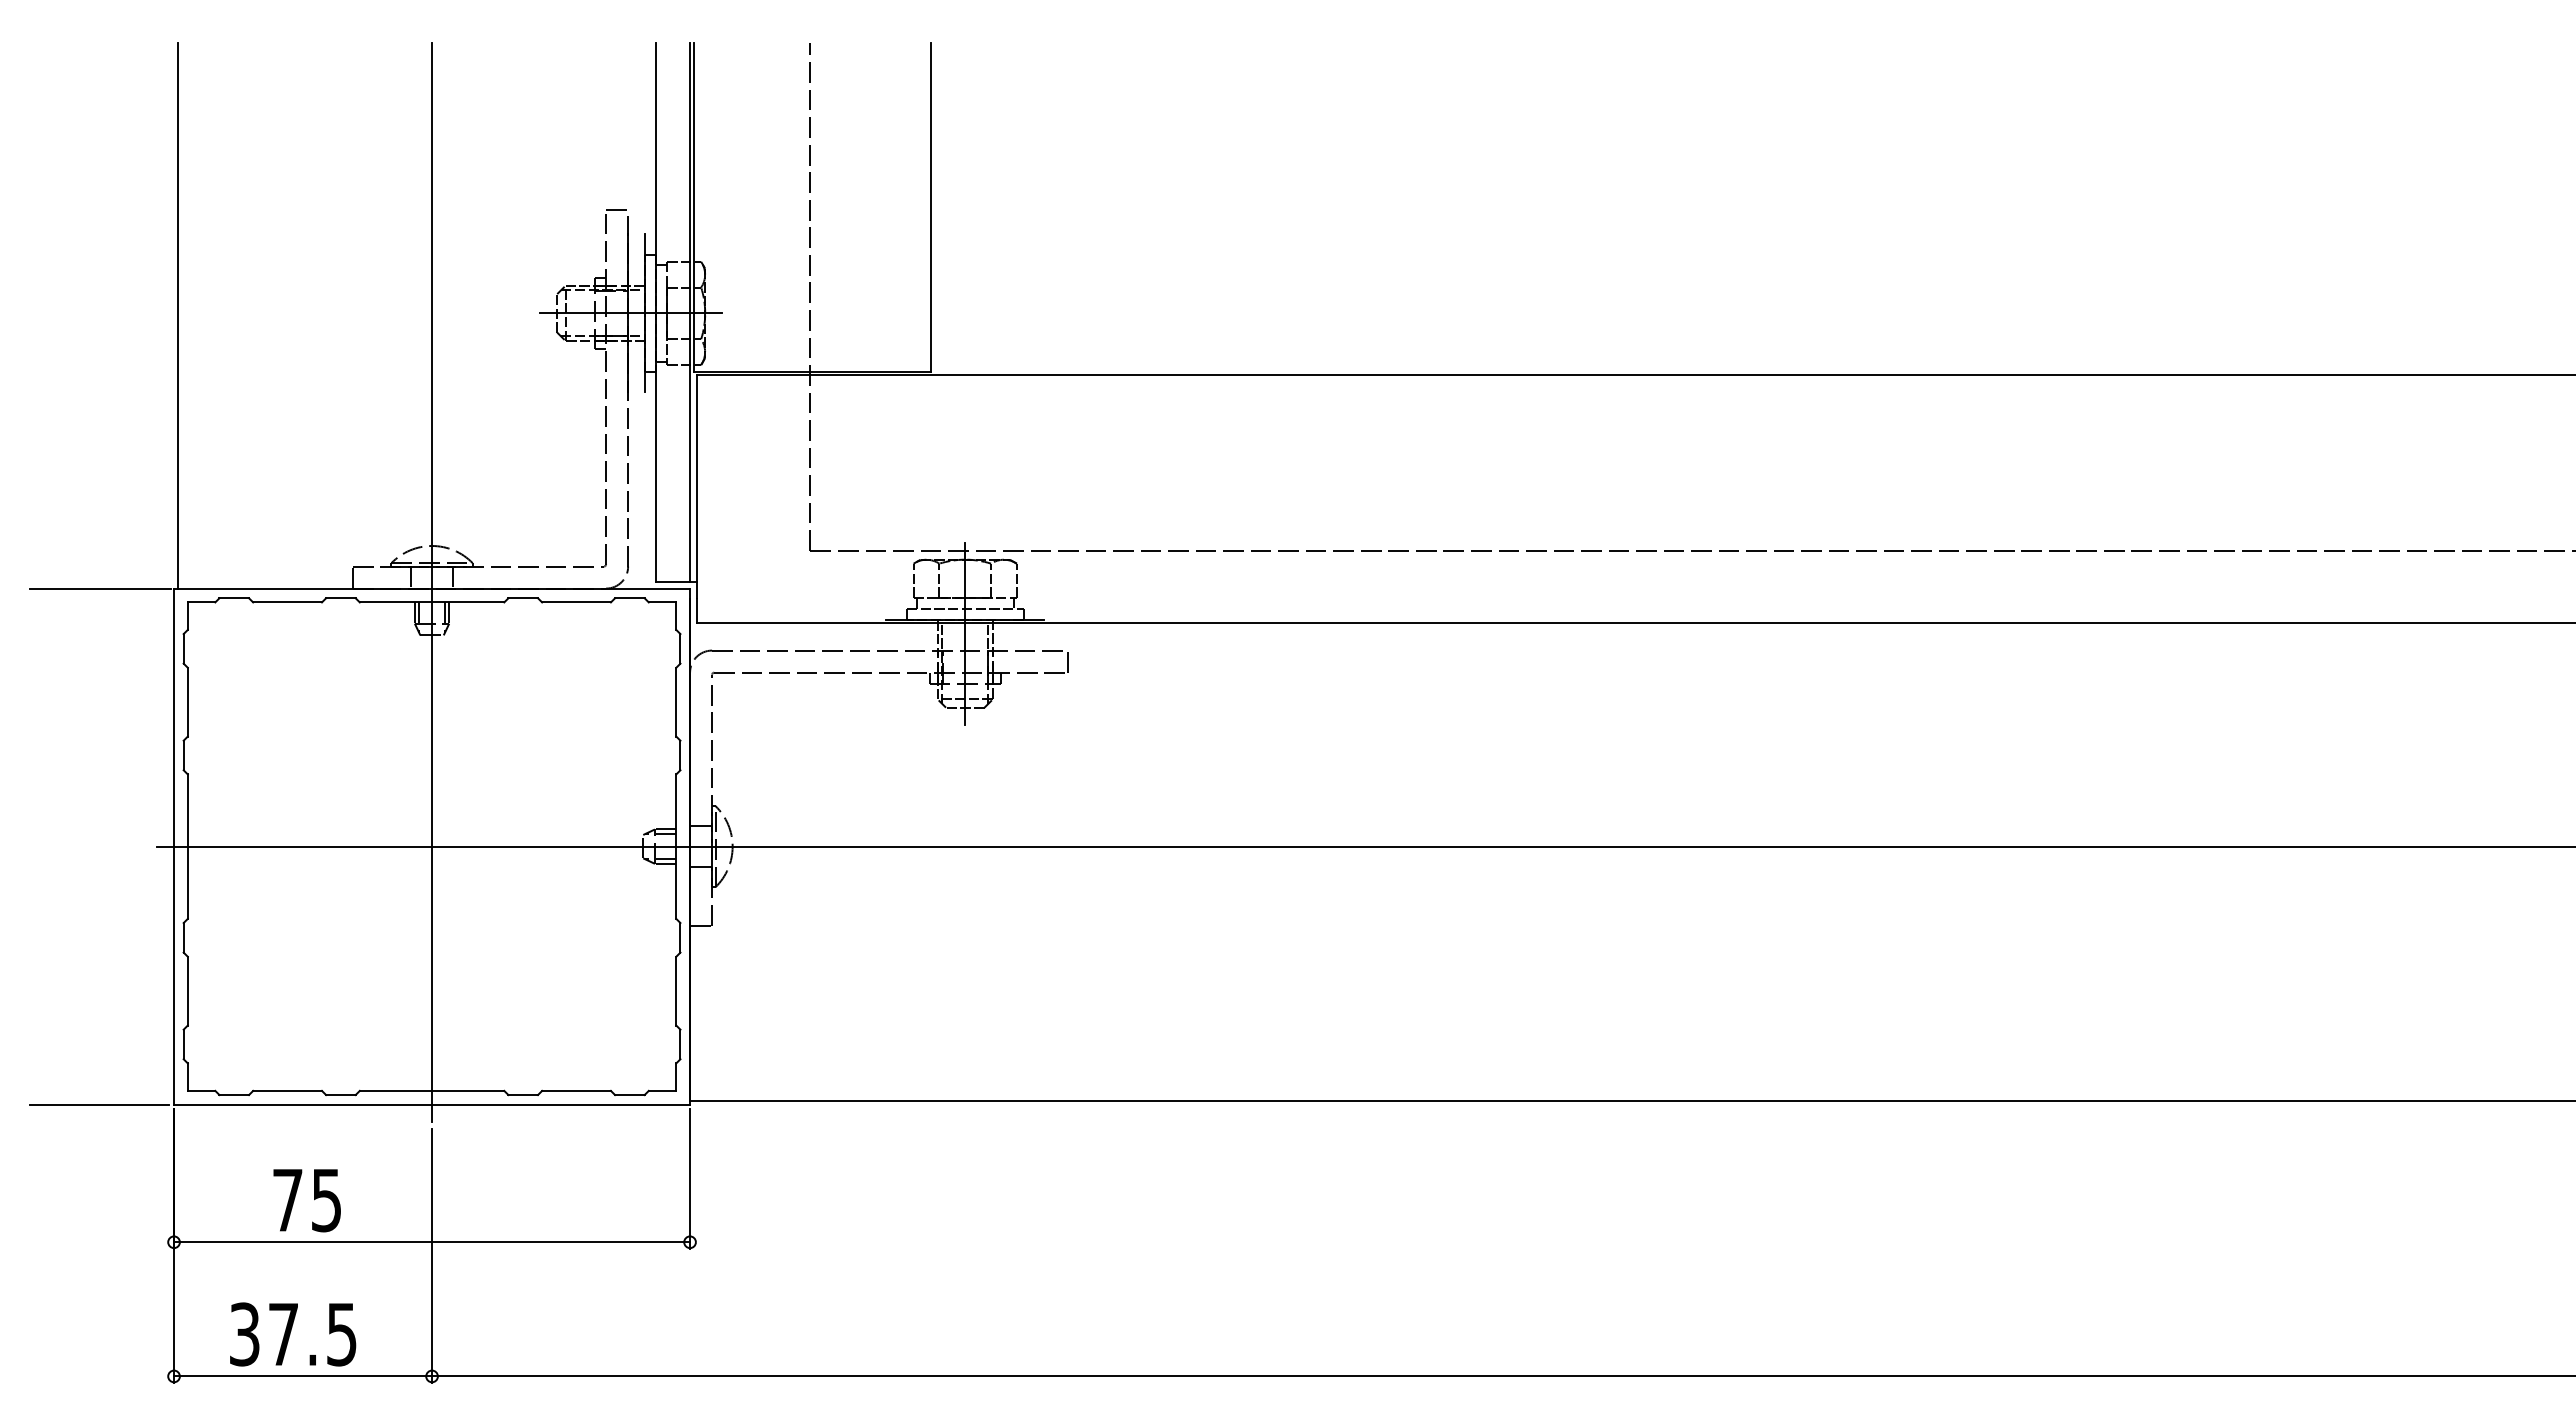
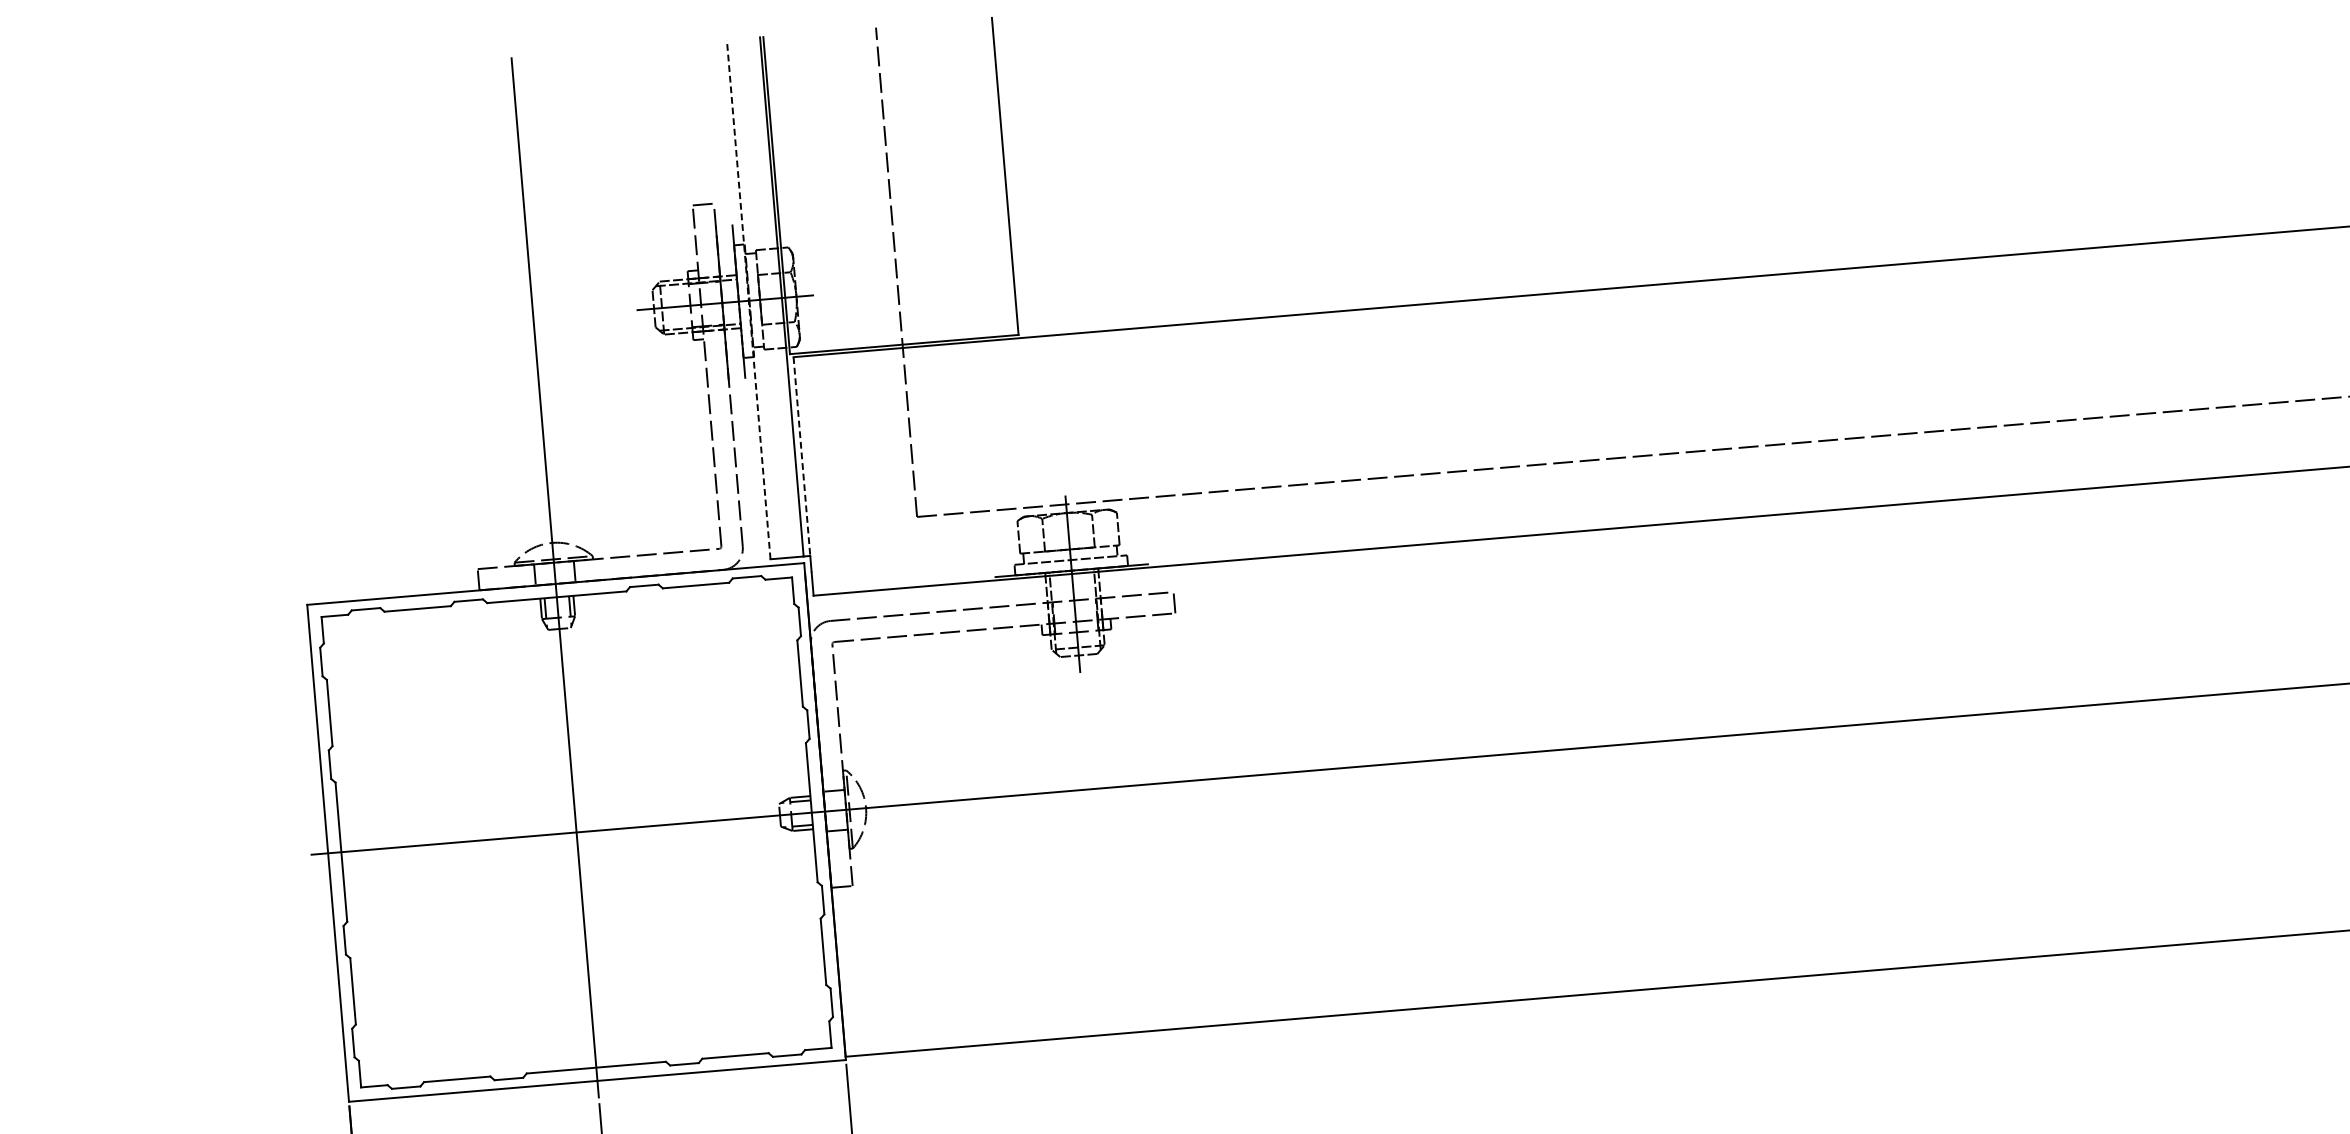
line: (655, 312) -> (748, 299), solid -> dashed
line: (177, 315) -> (288, 341), removed
line: (696, 479) -> (801, 457), solid -> dashed
line: (99, 588) -> (235, 610), removed
line: (99, 1104) -> (277, 1107), removed

